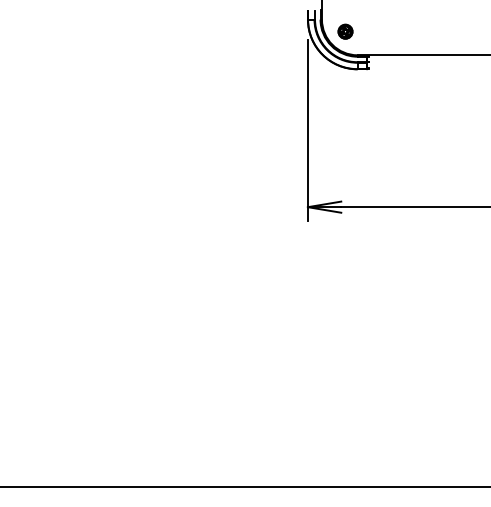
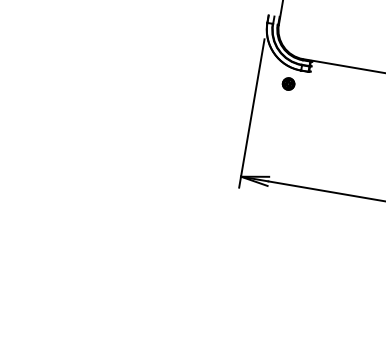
part: (345, 31) -> (288, 83), moved

